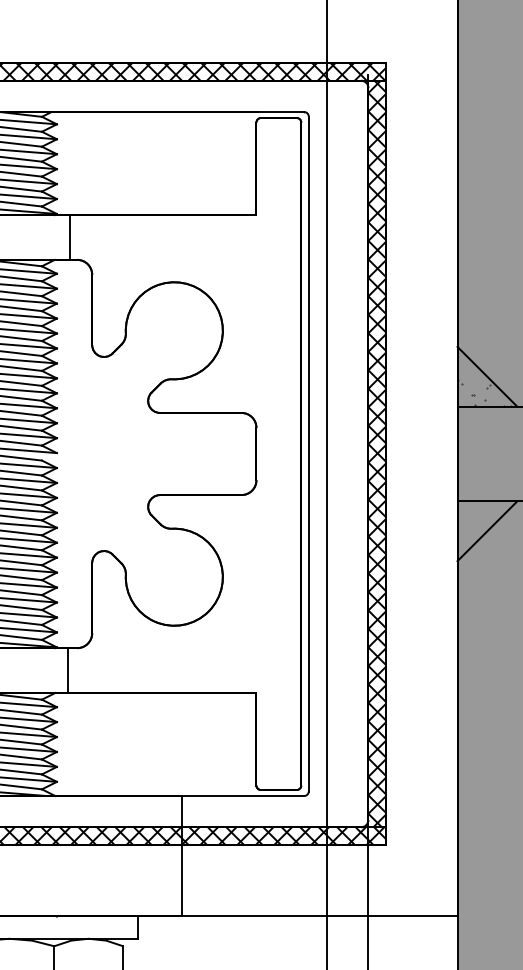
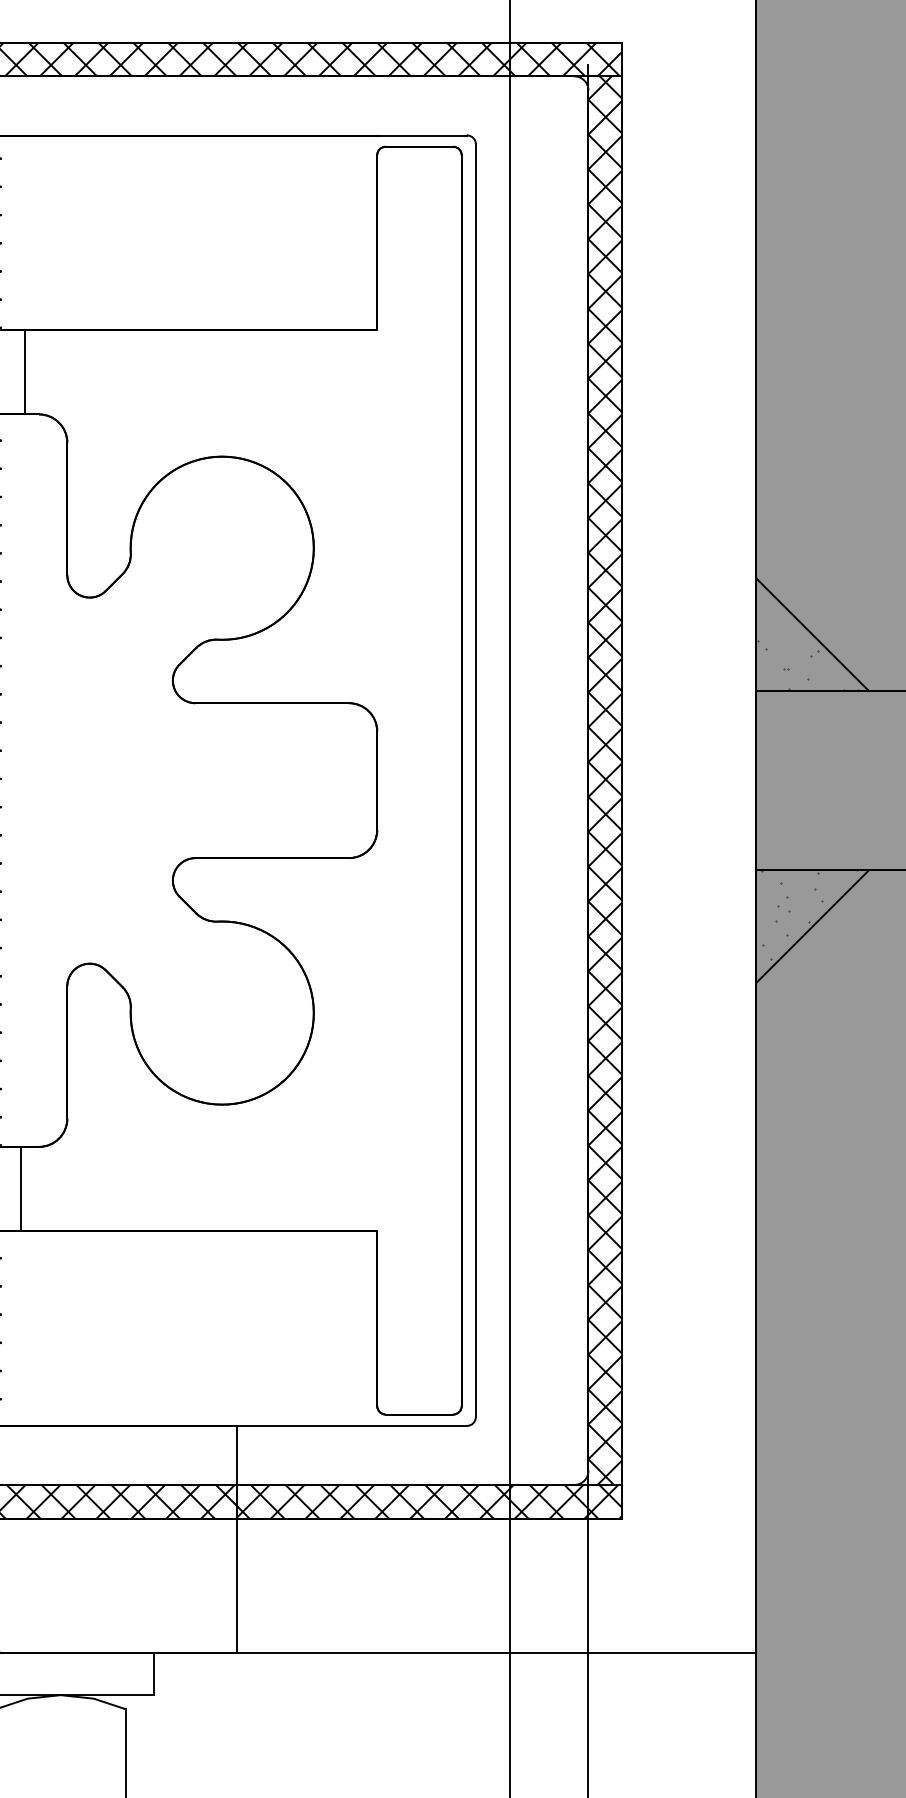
hatch: (485, 524) -> (809, 913), added

